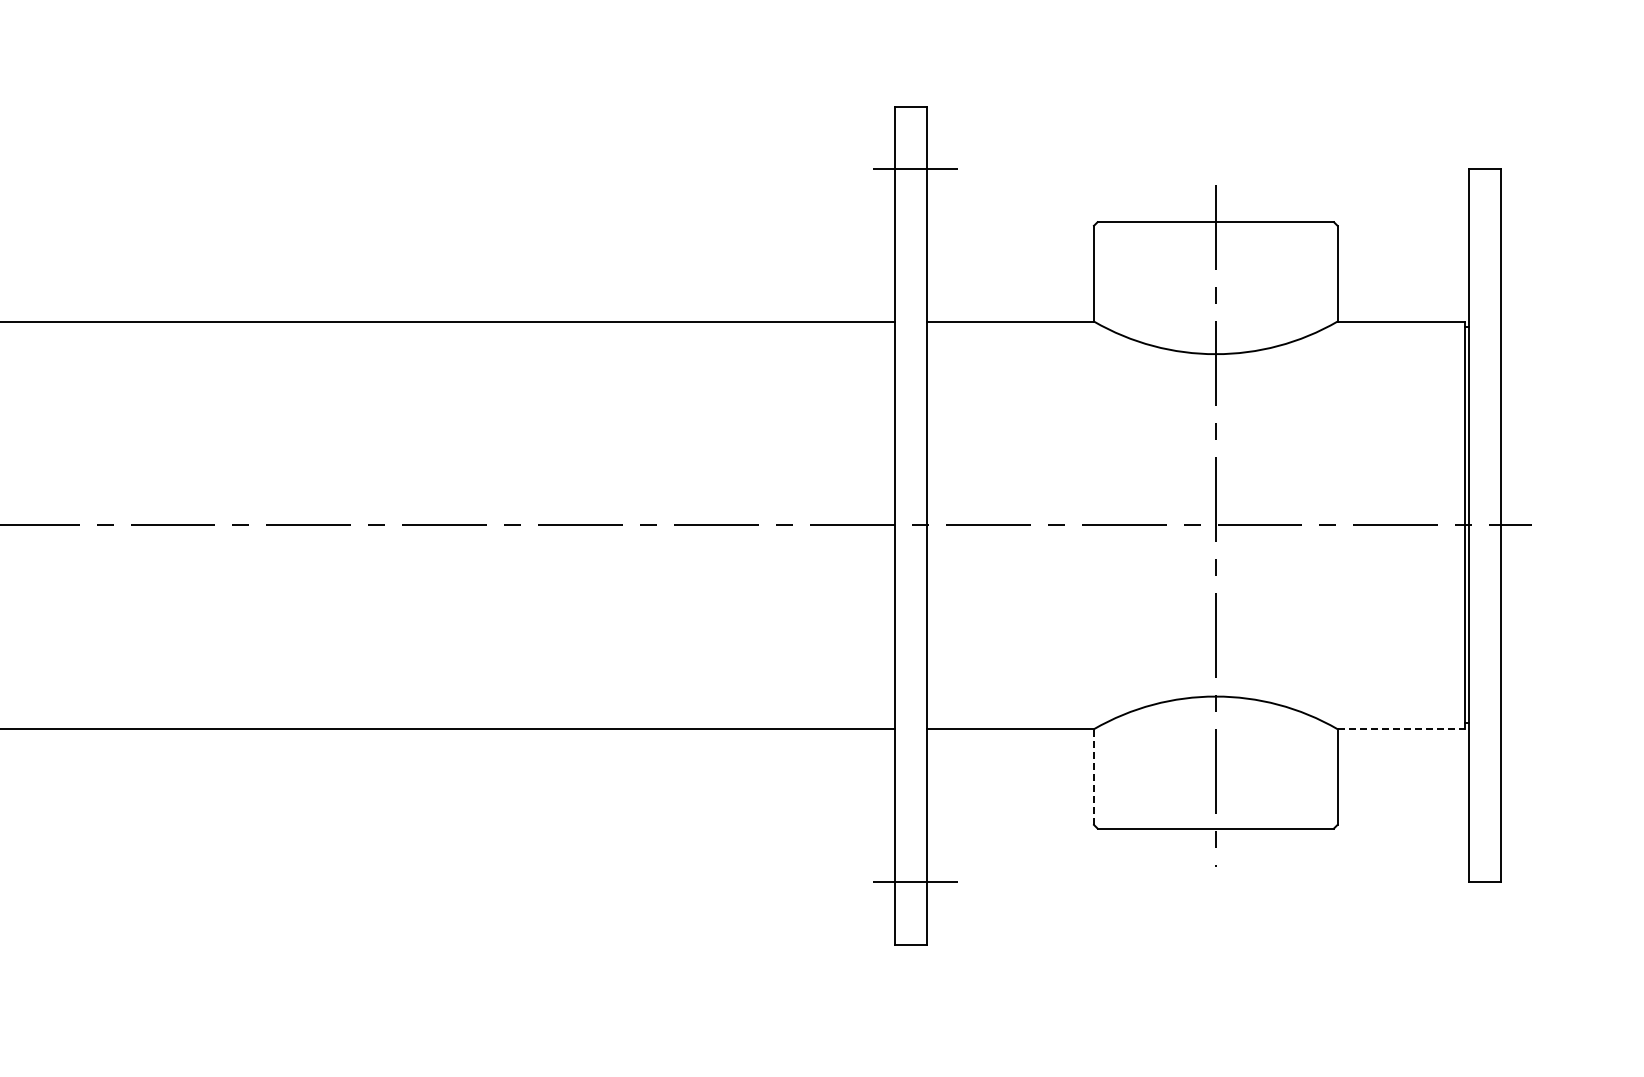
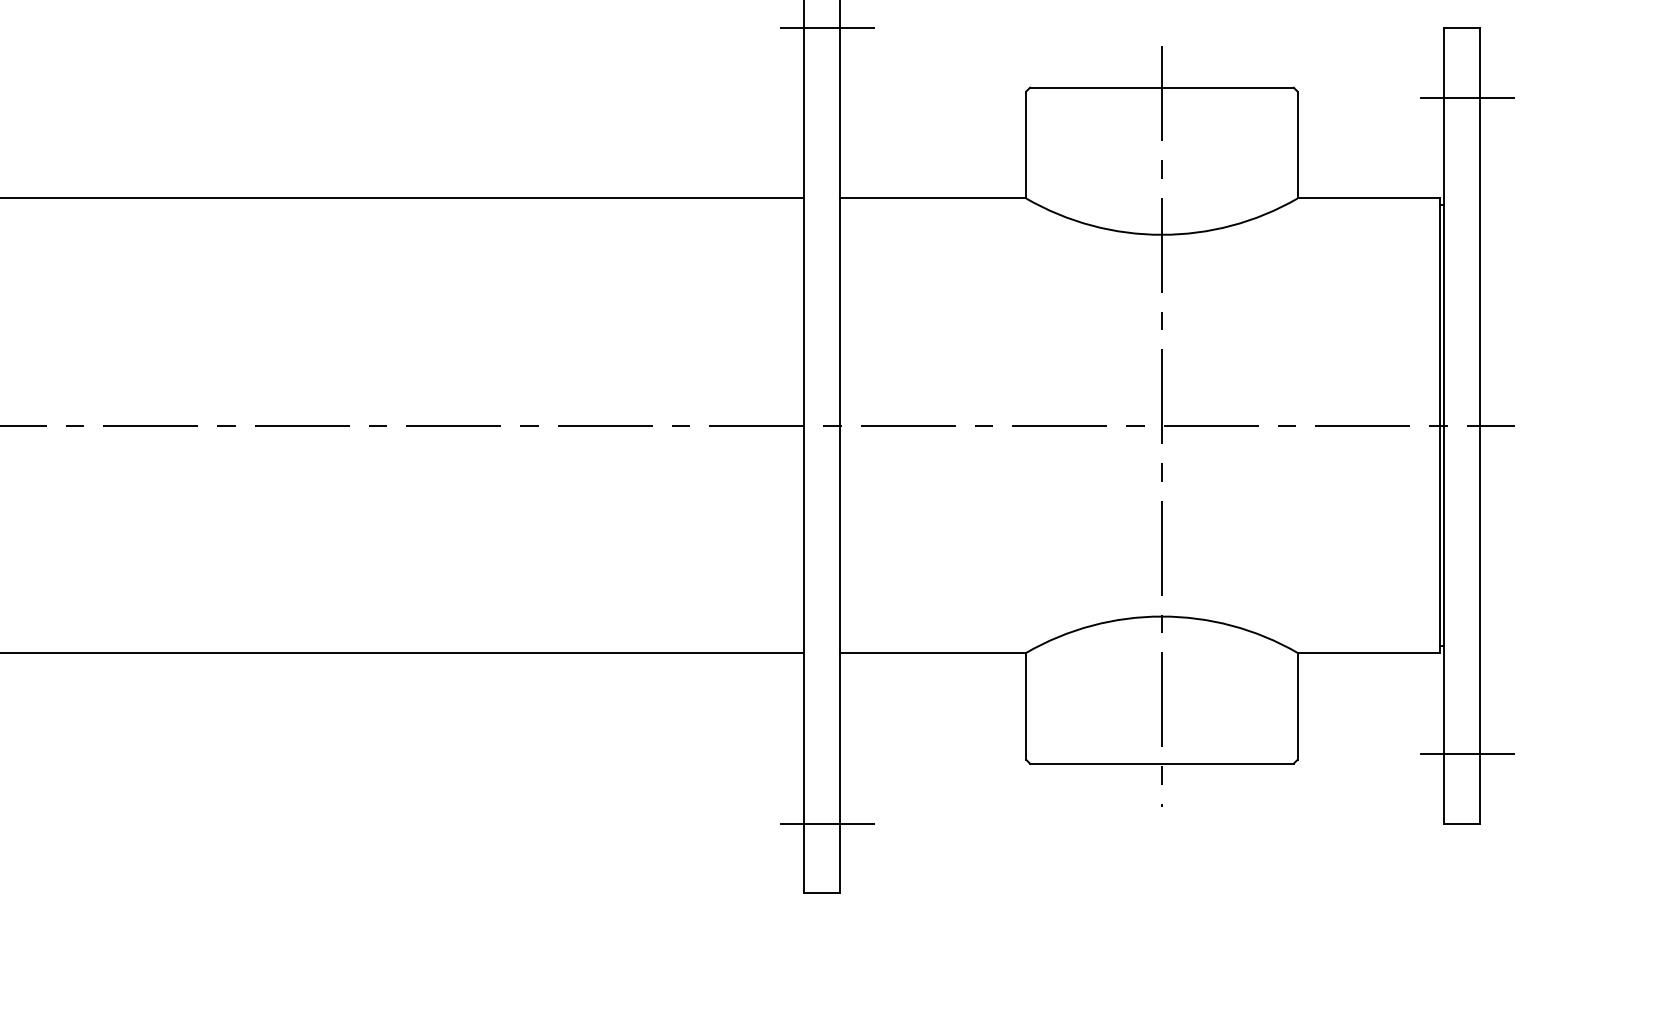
line: (1487, 231) -> (1464, 98), added
line: (1401, 729) -> (1368, 653), dashed -> solid
line: (1094, 777) -> (1026, 706), dashed -> solid
line: (1487, 819) -> (1464, 753), added

